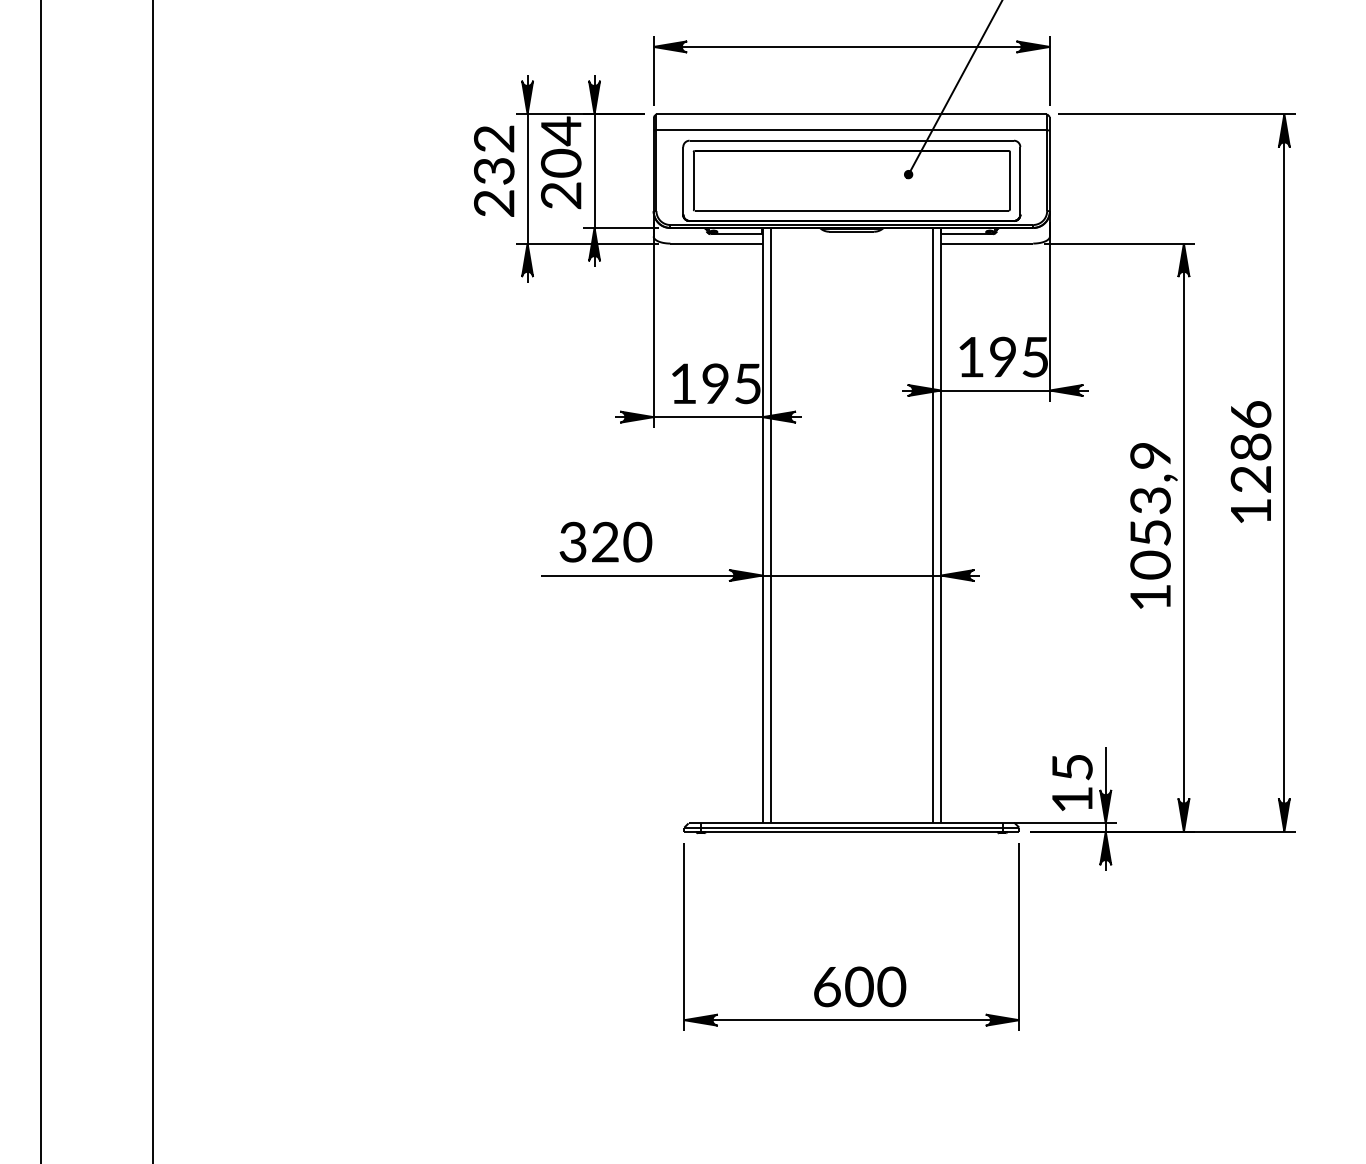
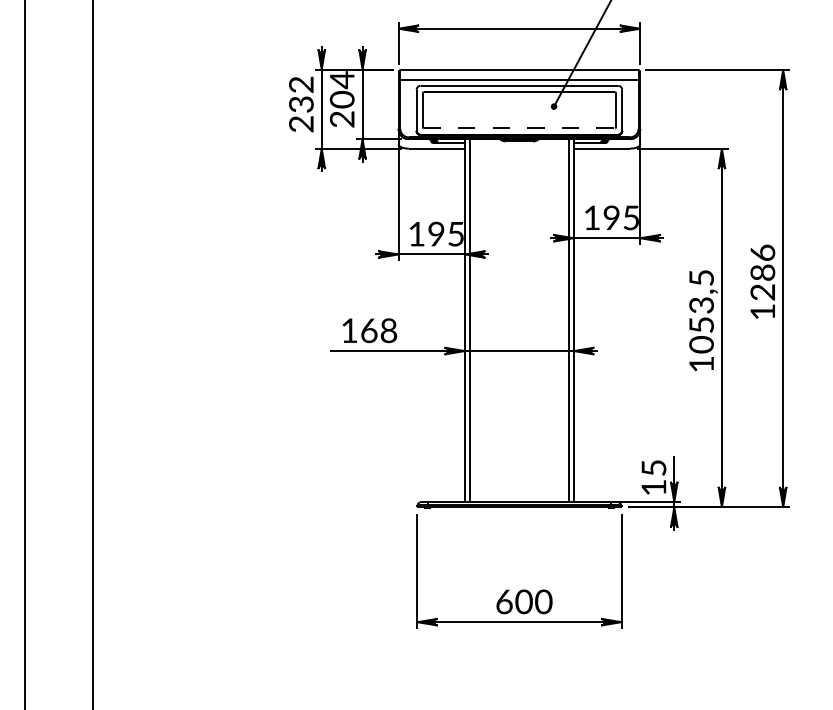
line: (851, 210) -> (519, 128), solid -> dashed
text: (1150, 454) -> (701, 277), 1053,9 -> 1053,5
text: (605, 541) -> (369, 330), 320 -> 168

